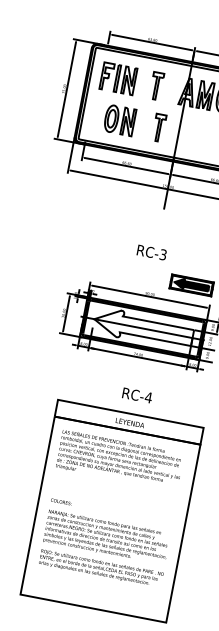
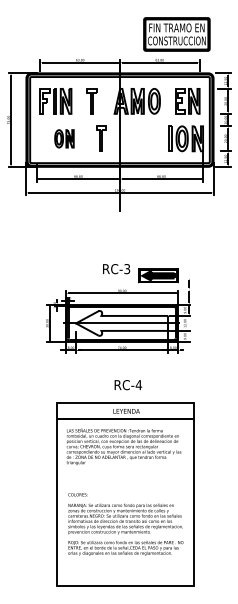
part: (119, 120) -> (64, 138), size x0.7
text: (151, 253) -> (116, 269), moved

